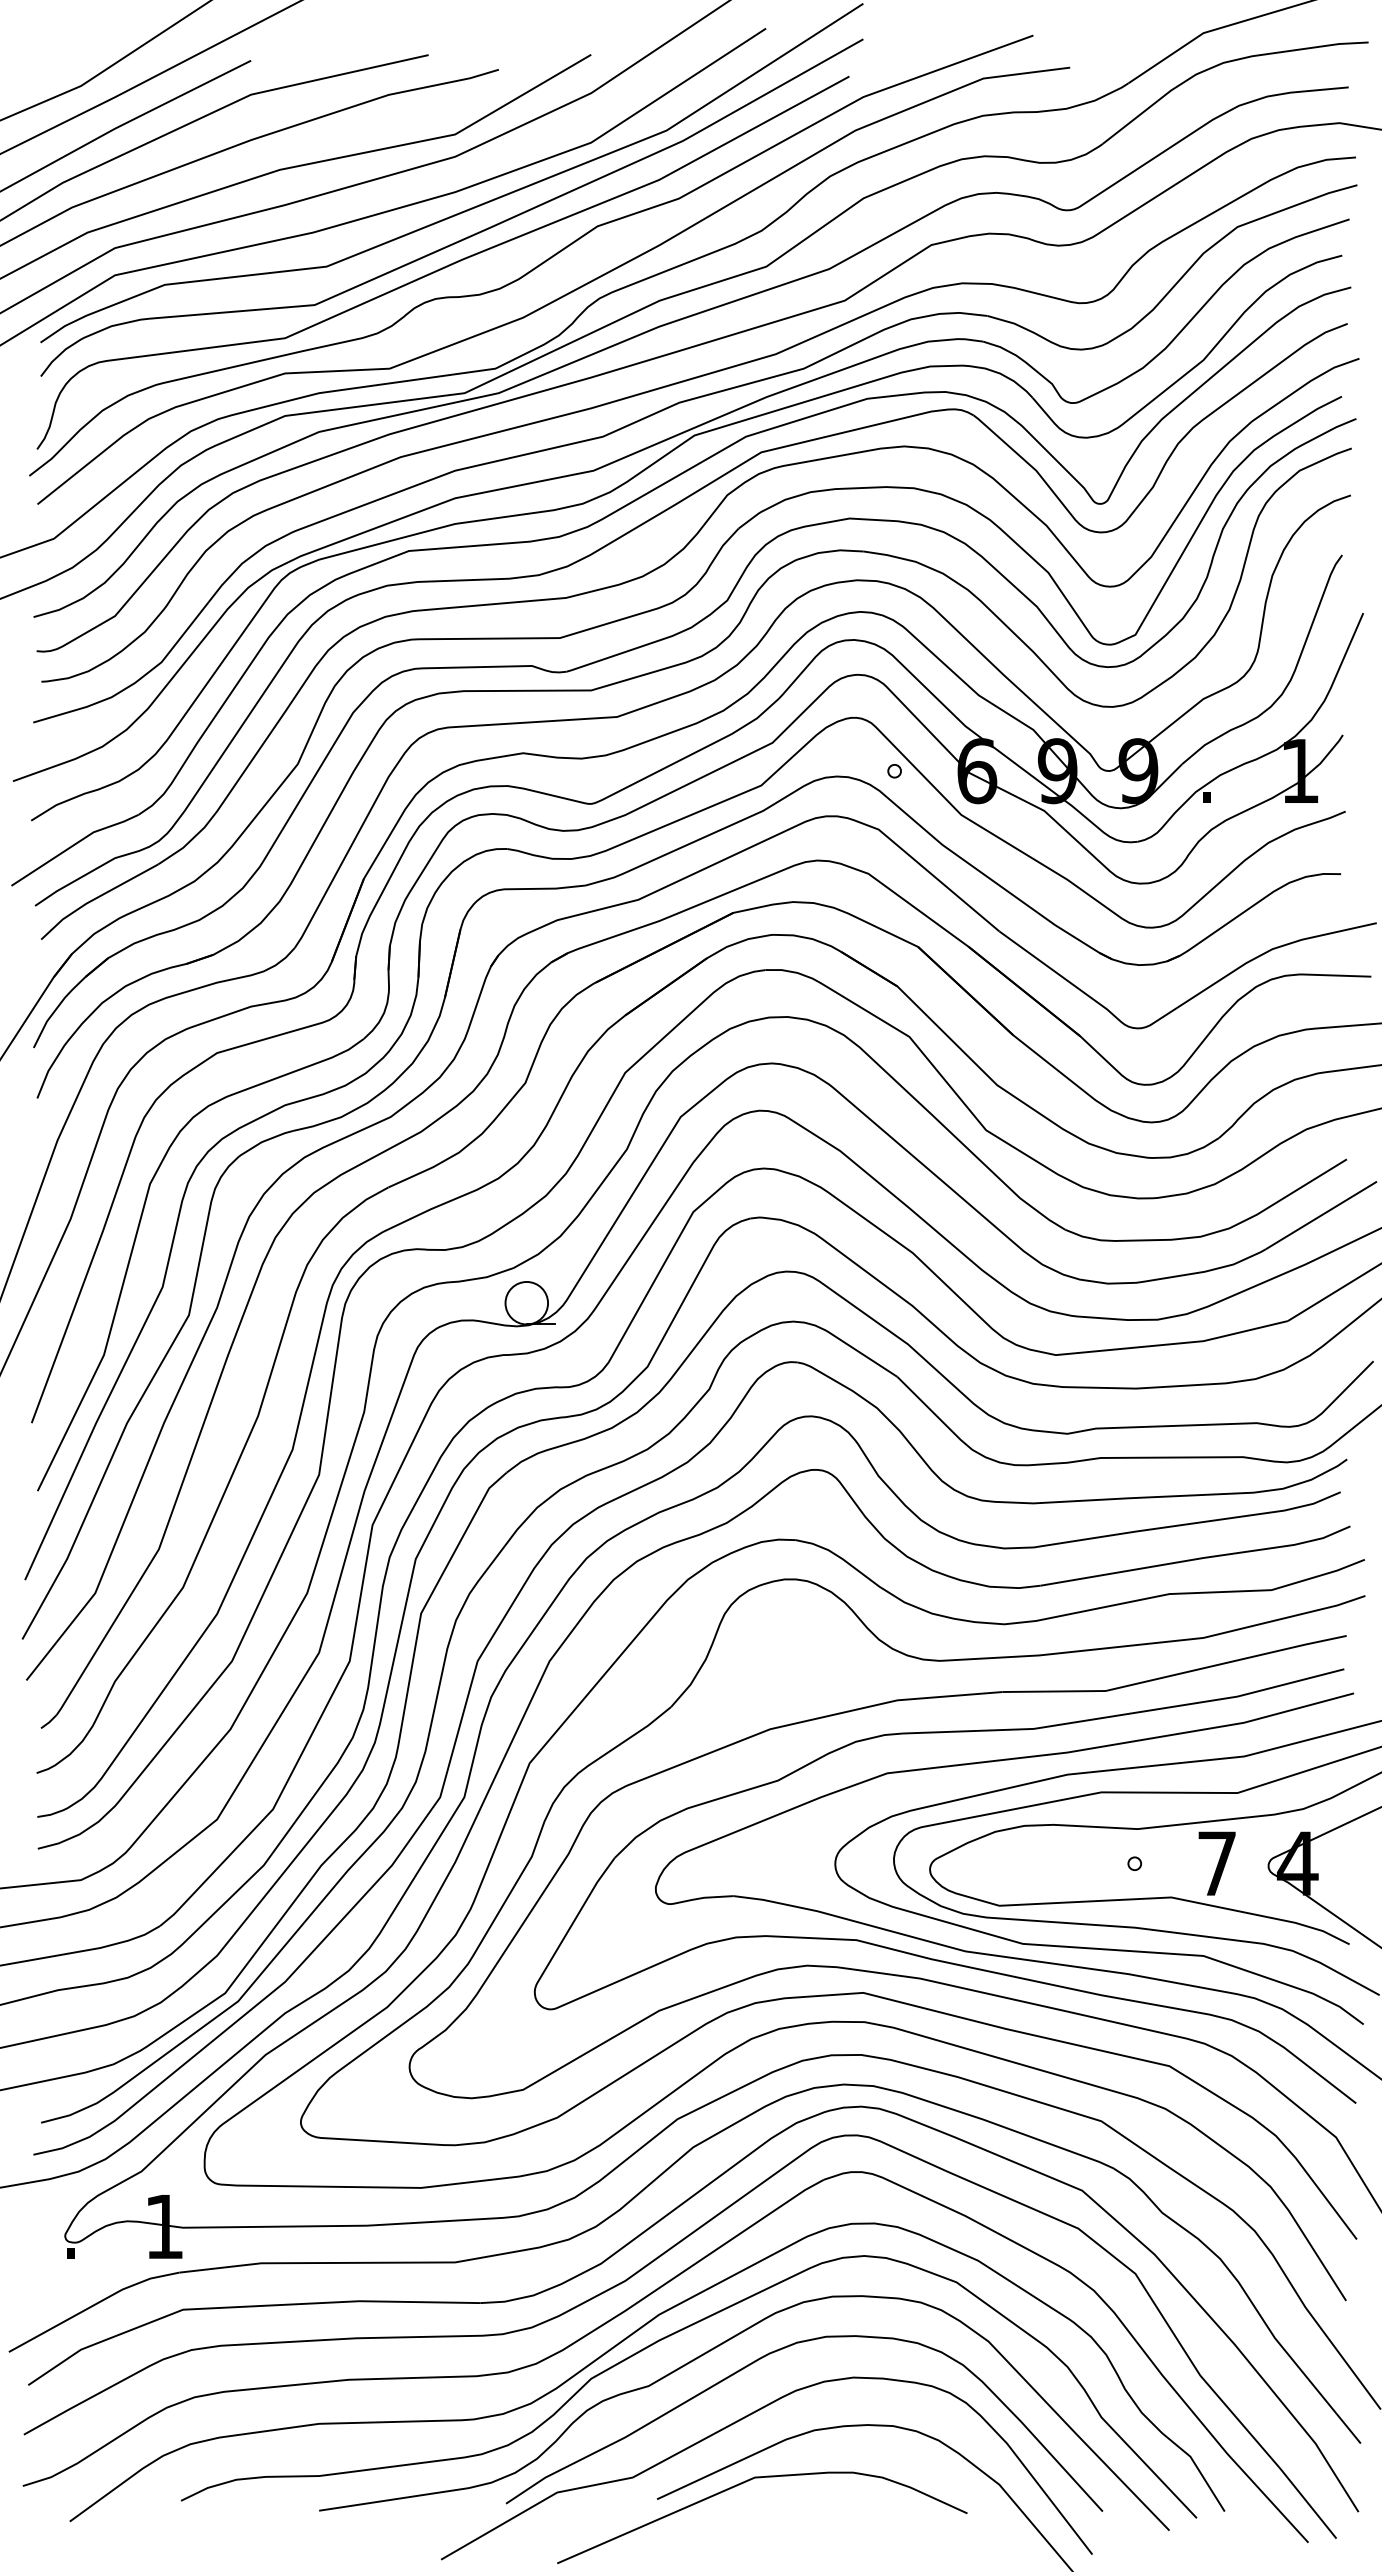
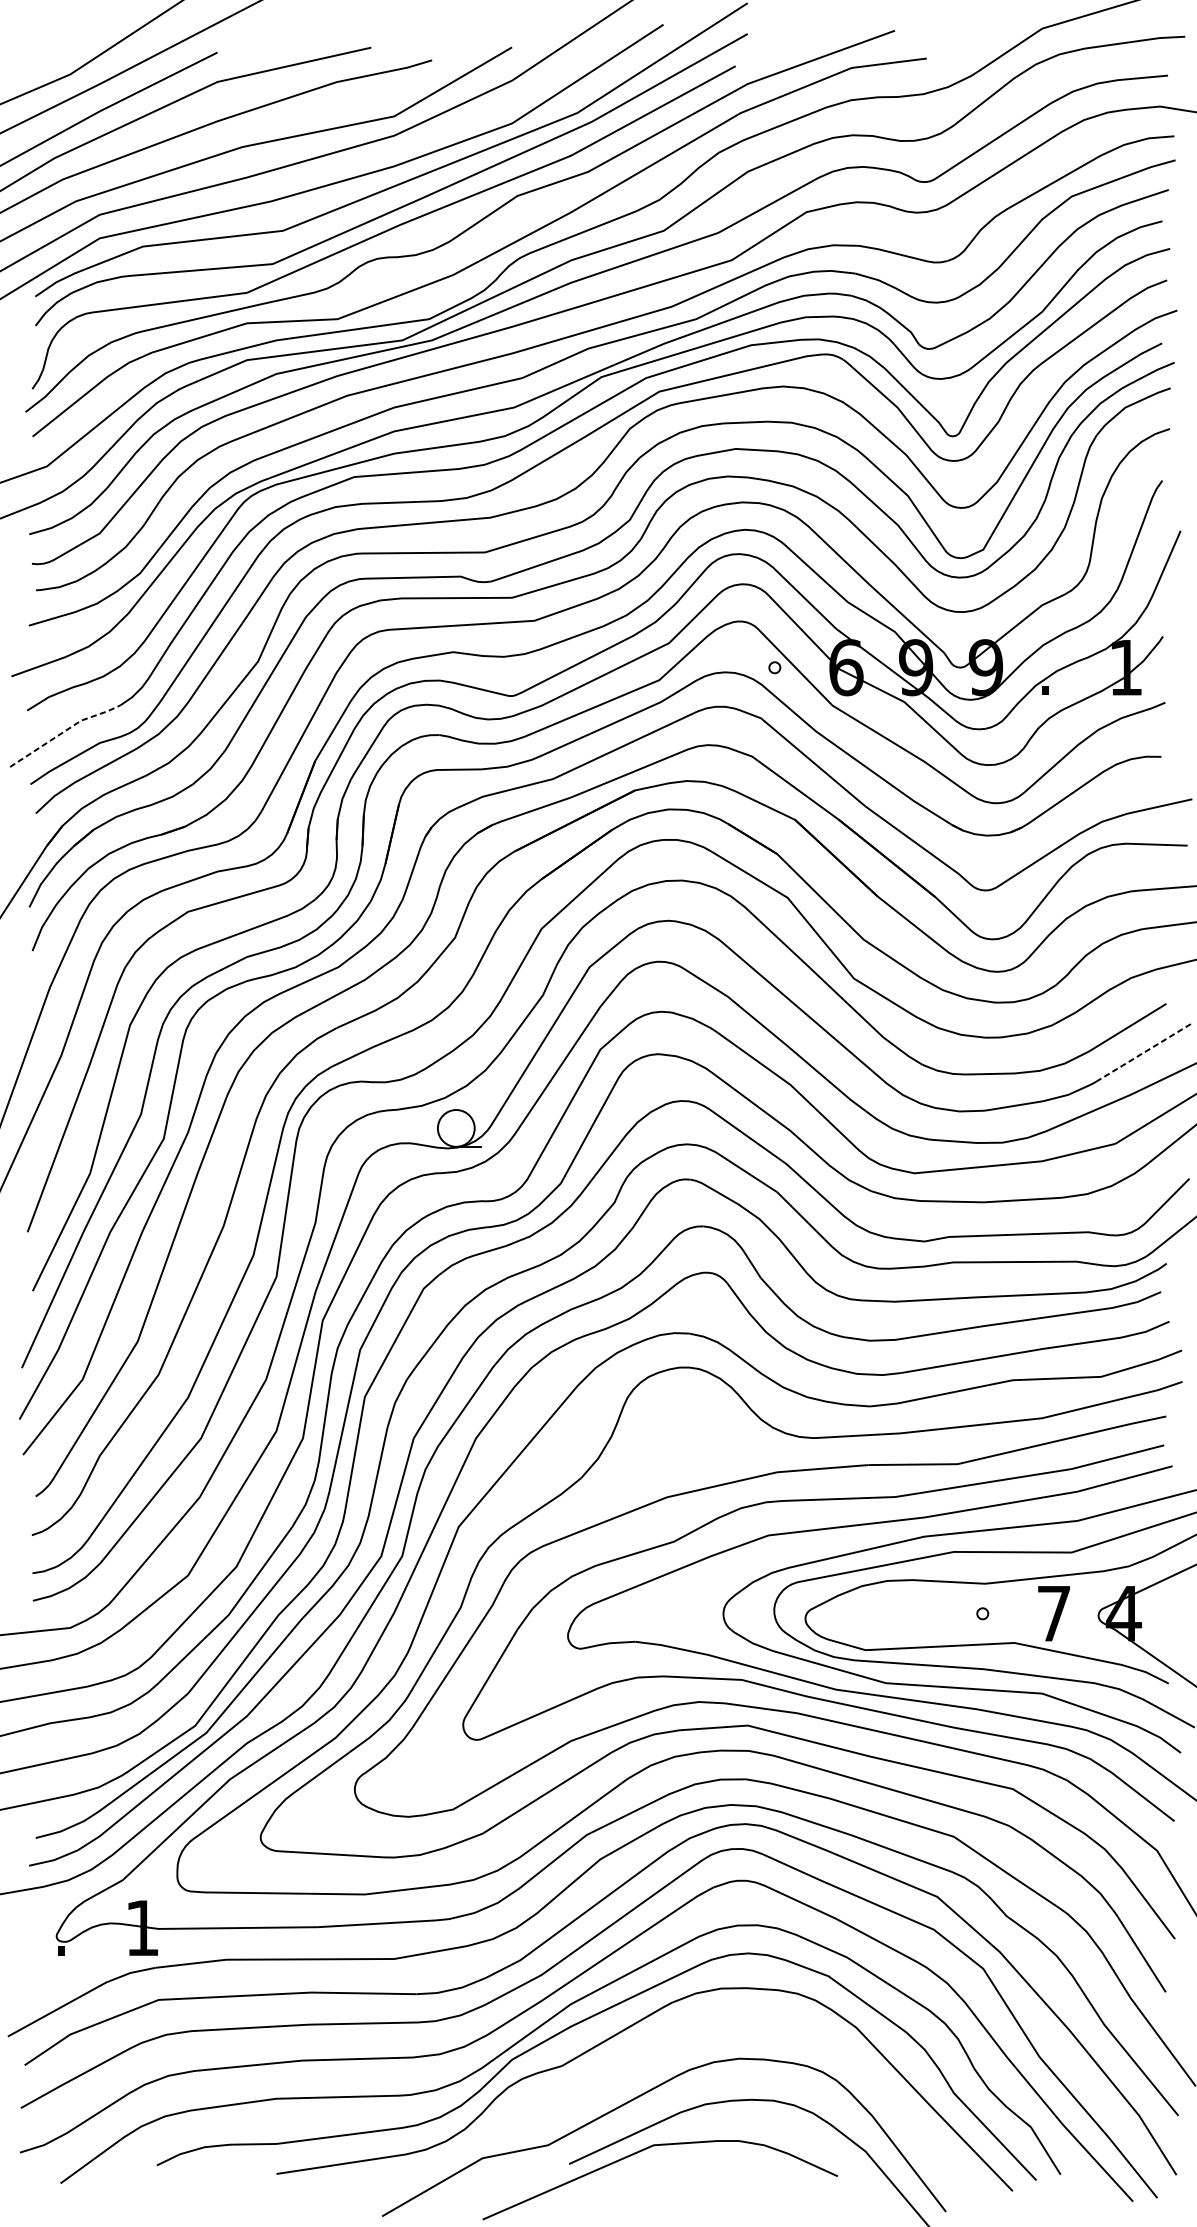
line: (74, 844) -> (64, 731), solid -> dashed
line: (1321, 1215) -> (1144, 1052), solid -> dashed
curve: (775, 2352) -> (671, 2036), removed

